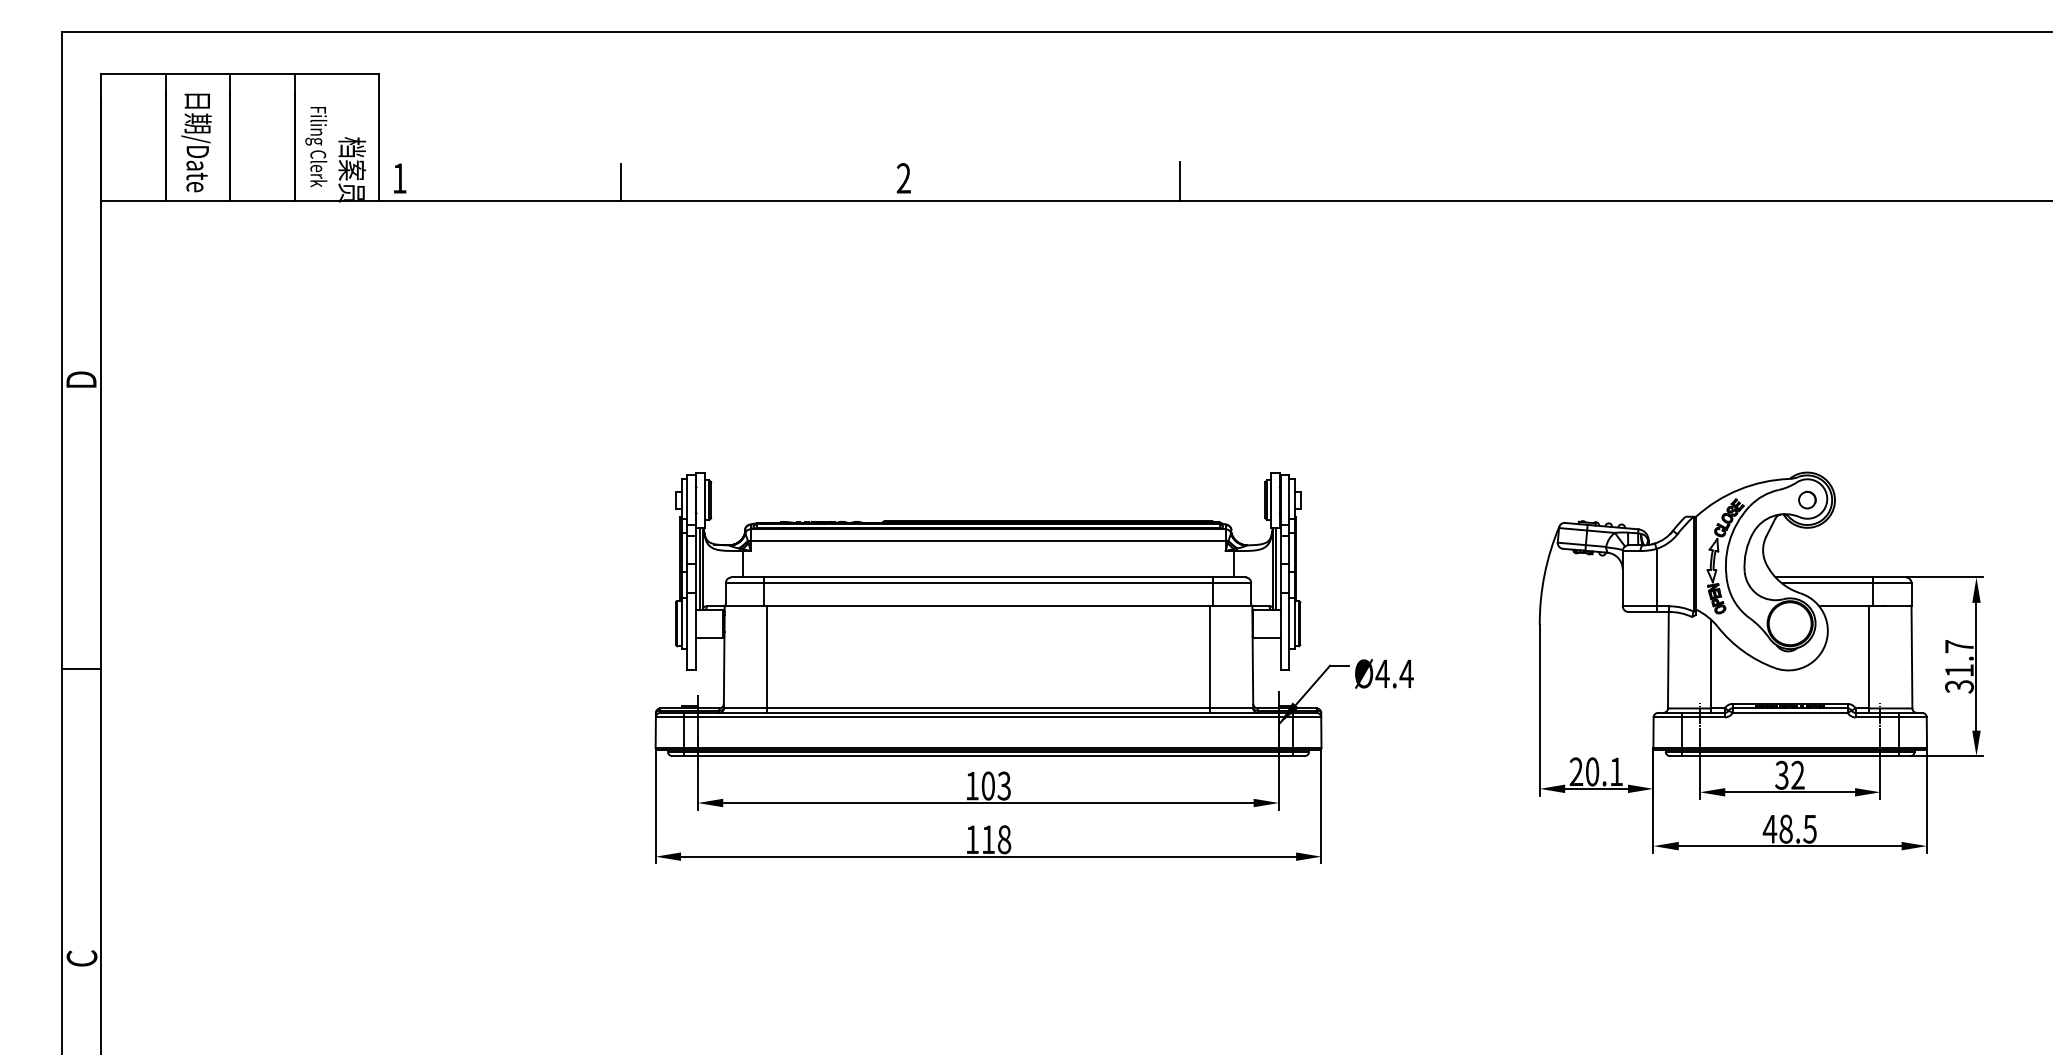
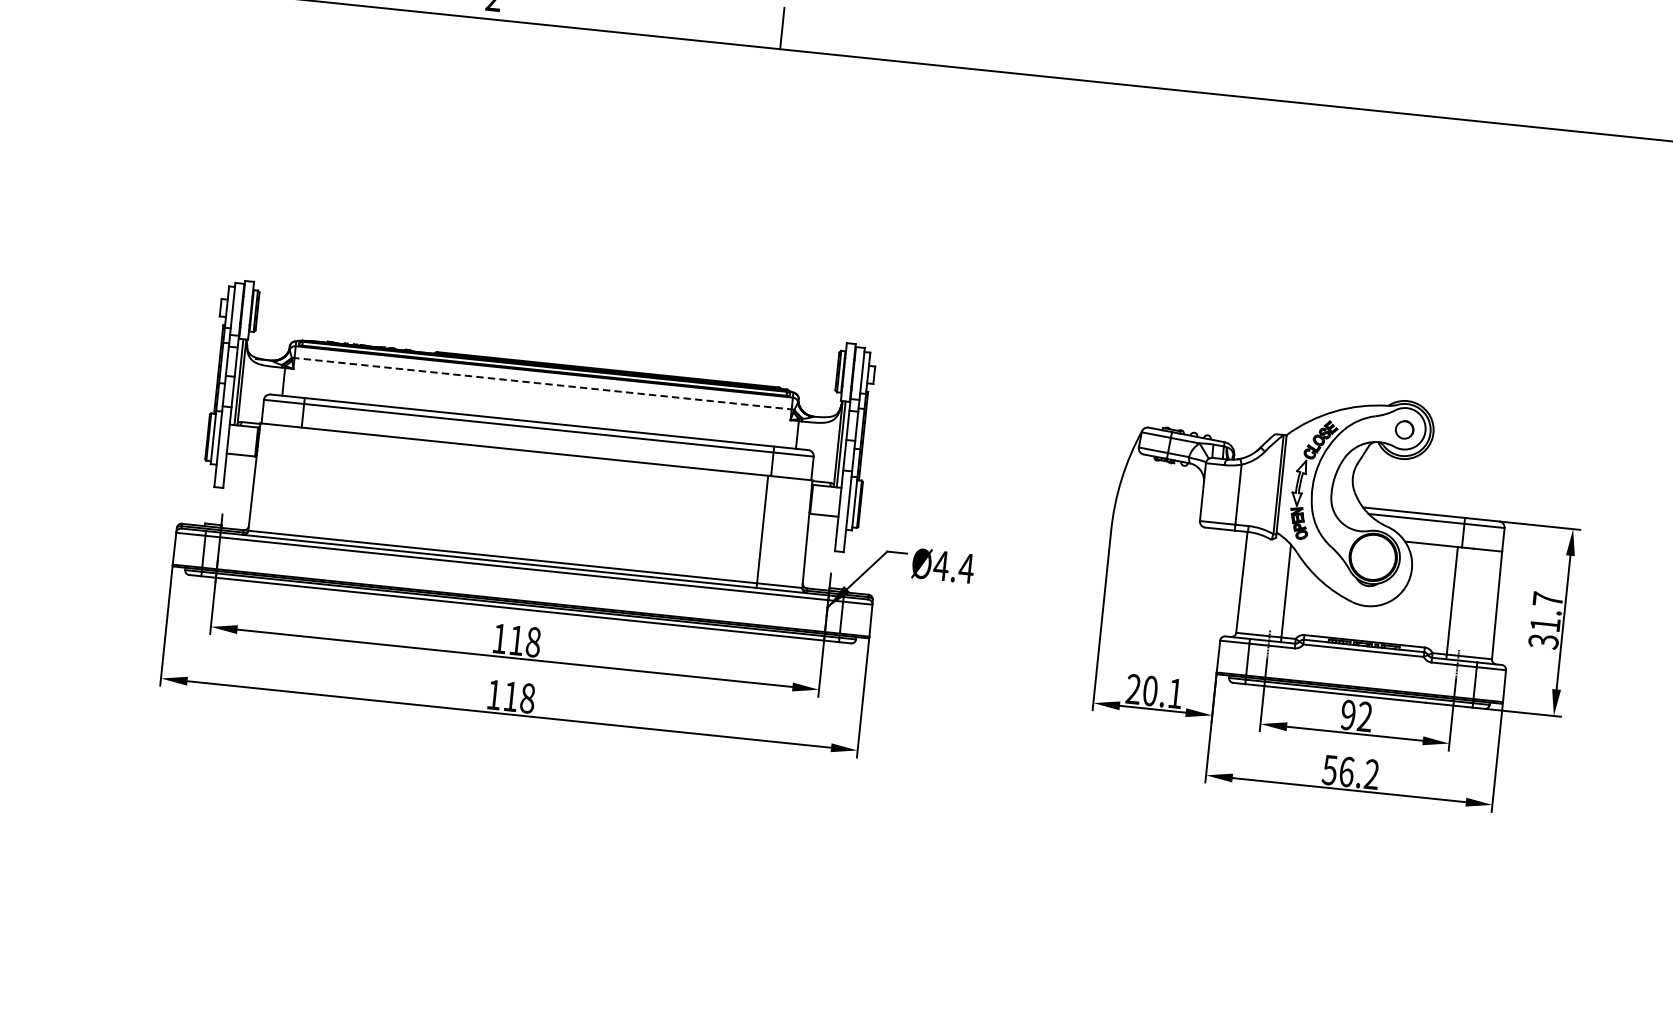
line: (987, 540) -> (542, 383), solid -> dashed
line: (767, 658) -> (299, 483), removed
text: (1781, 775) -> (1347, 715), 32 -> 92
text: (996, 785) -> (525, 640), 103 -> 118
text: (1789, 828) -> (1350, 771), 48.5 -> 56.2

